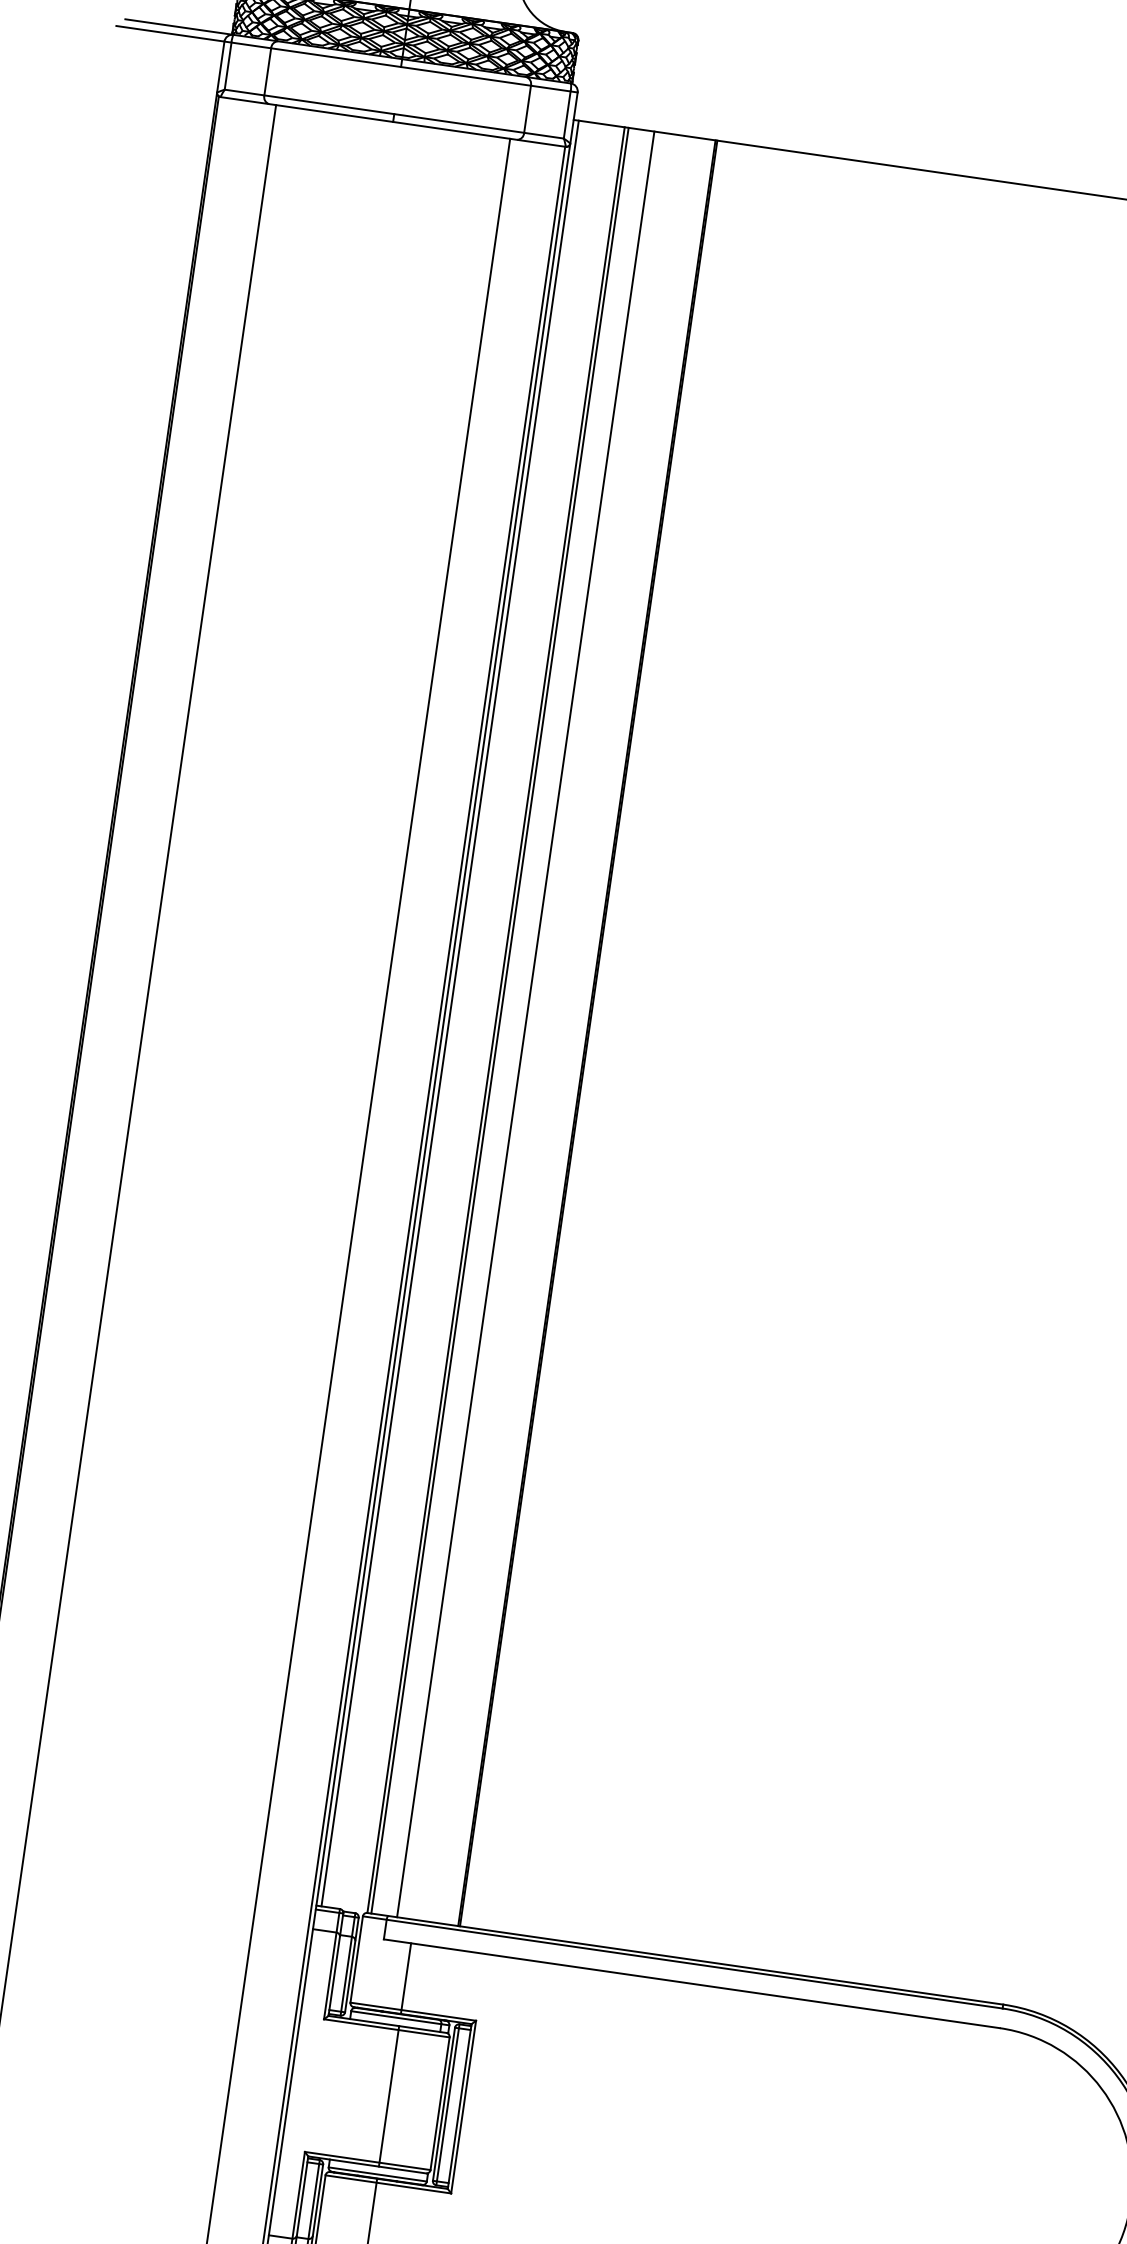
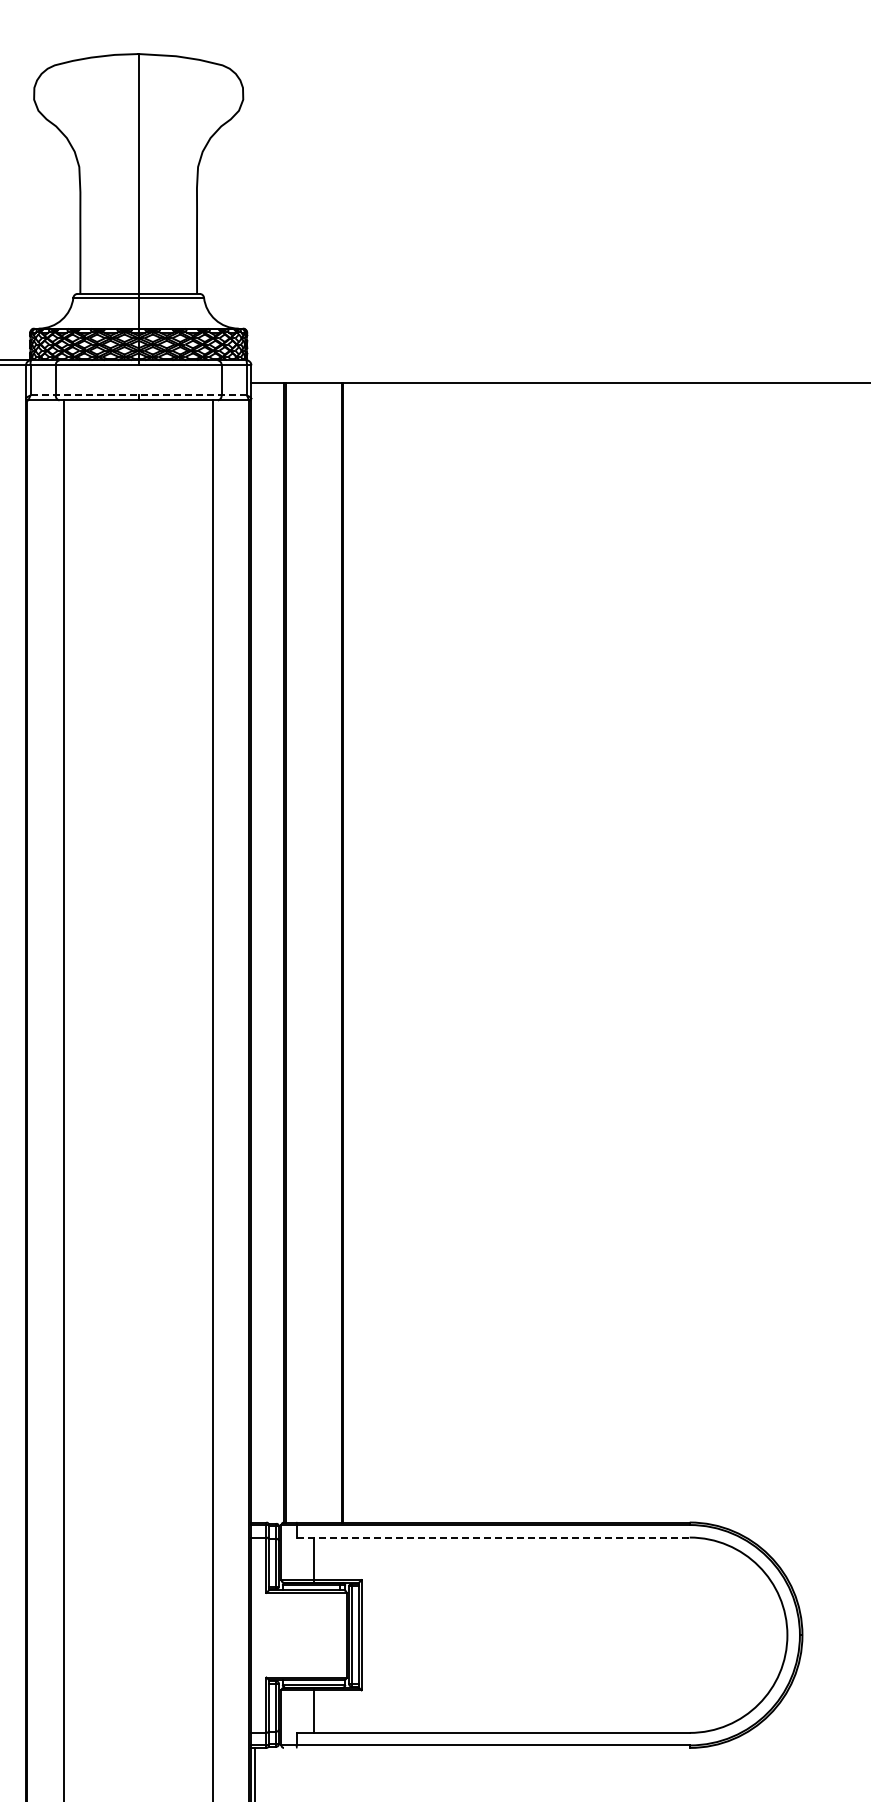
line: (395, 114) -> (139, 395), solid -> dashed
line: (449, 1013) -> (254, 952), removed
line: (525, 1023) -> (302, 952), removed
line: (692, 1983) -> (493, 1537), solid -> dashed
line: (389, 2096) -> (314, 1635), removed

